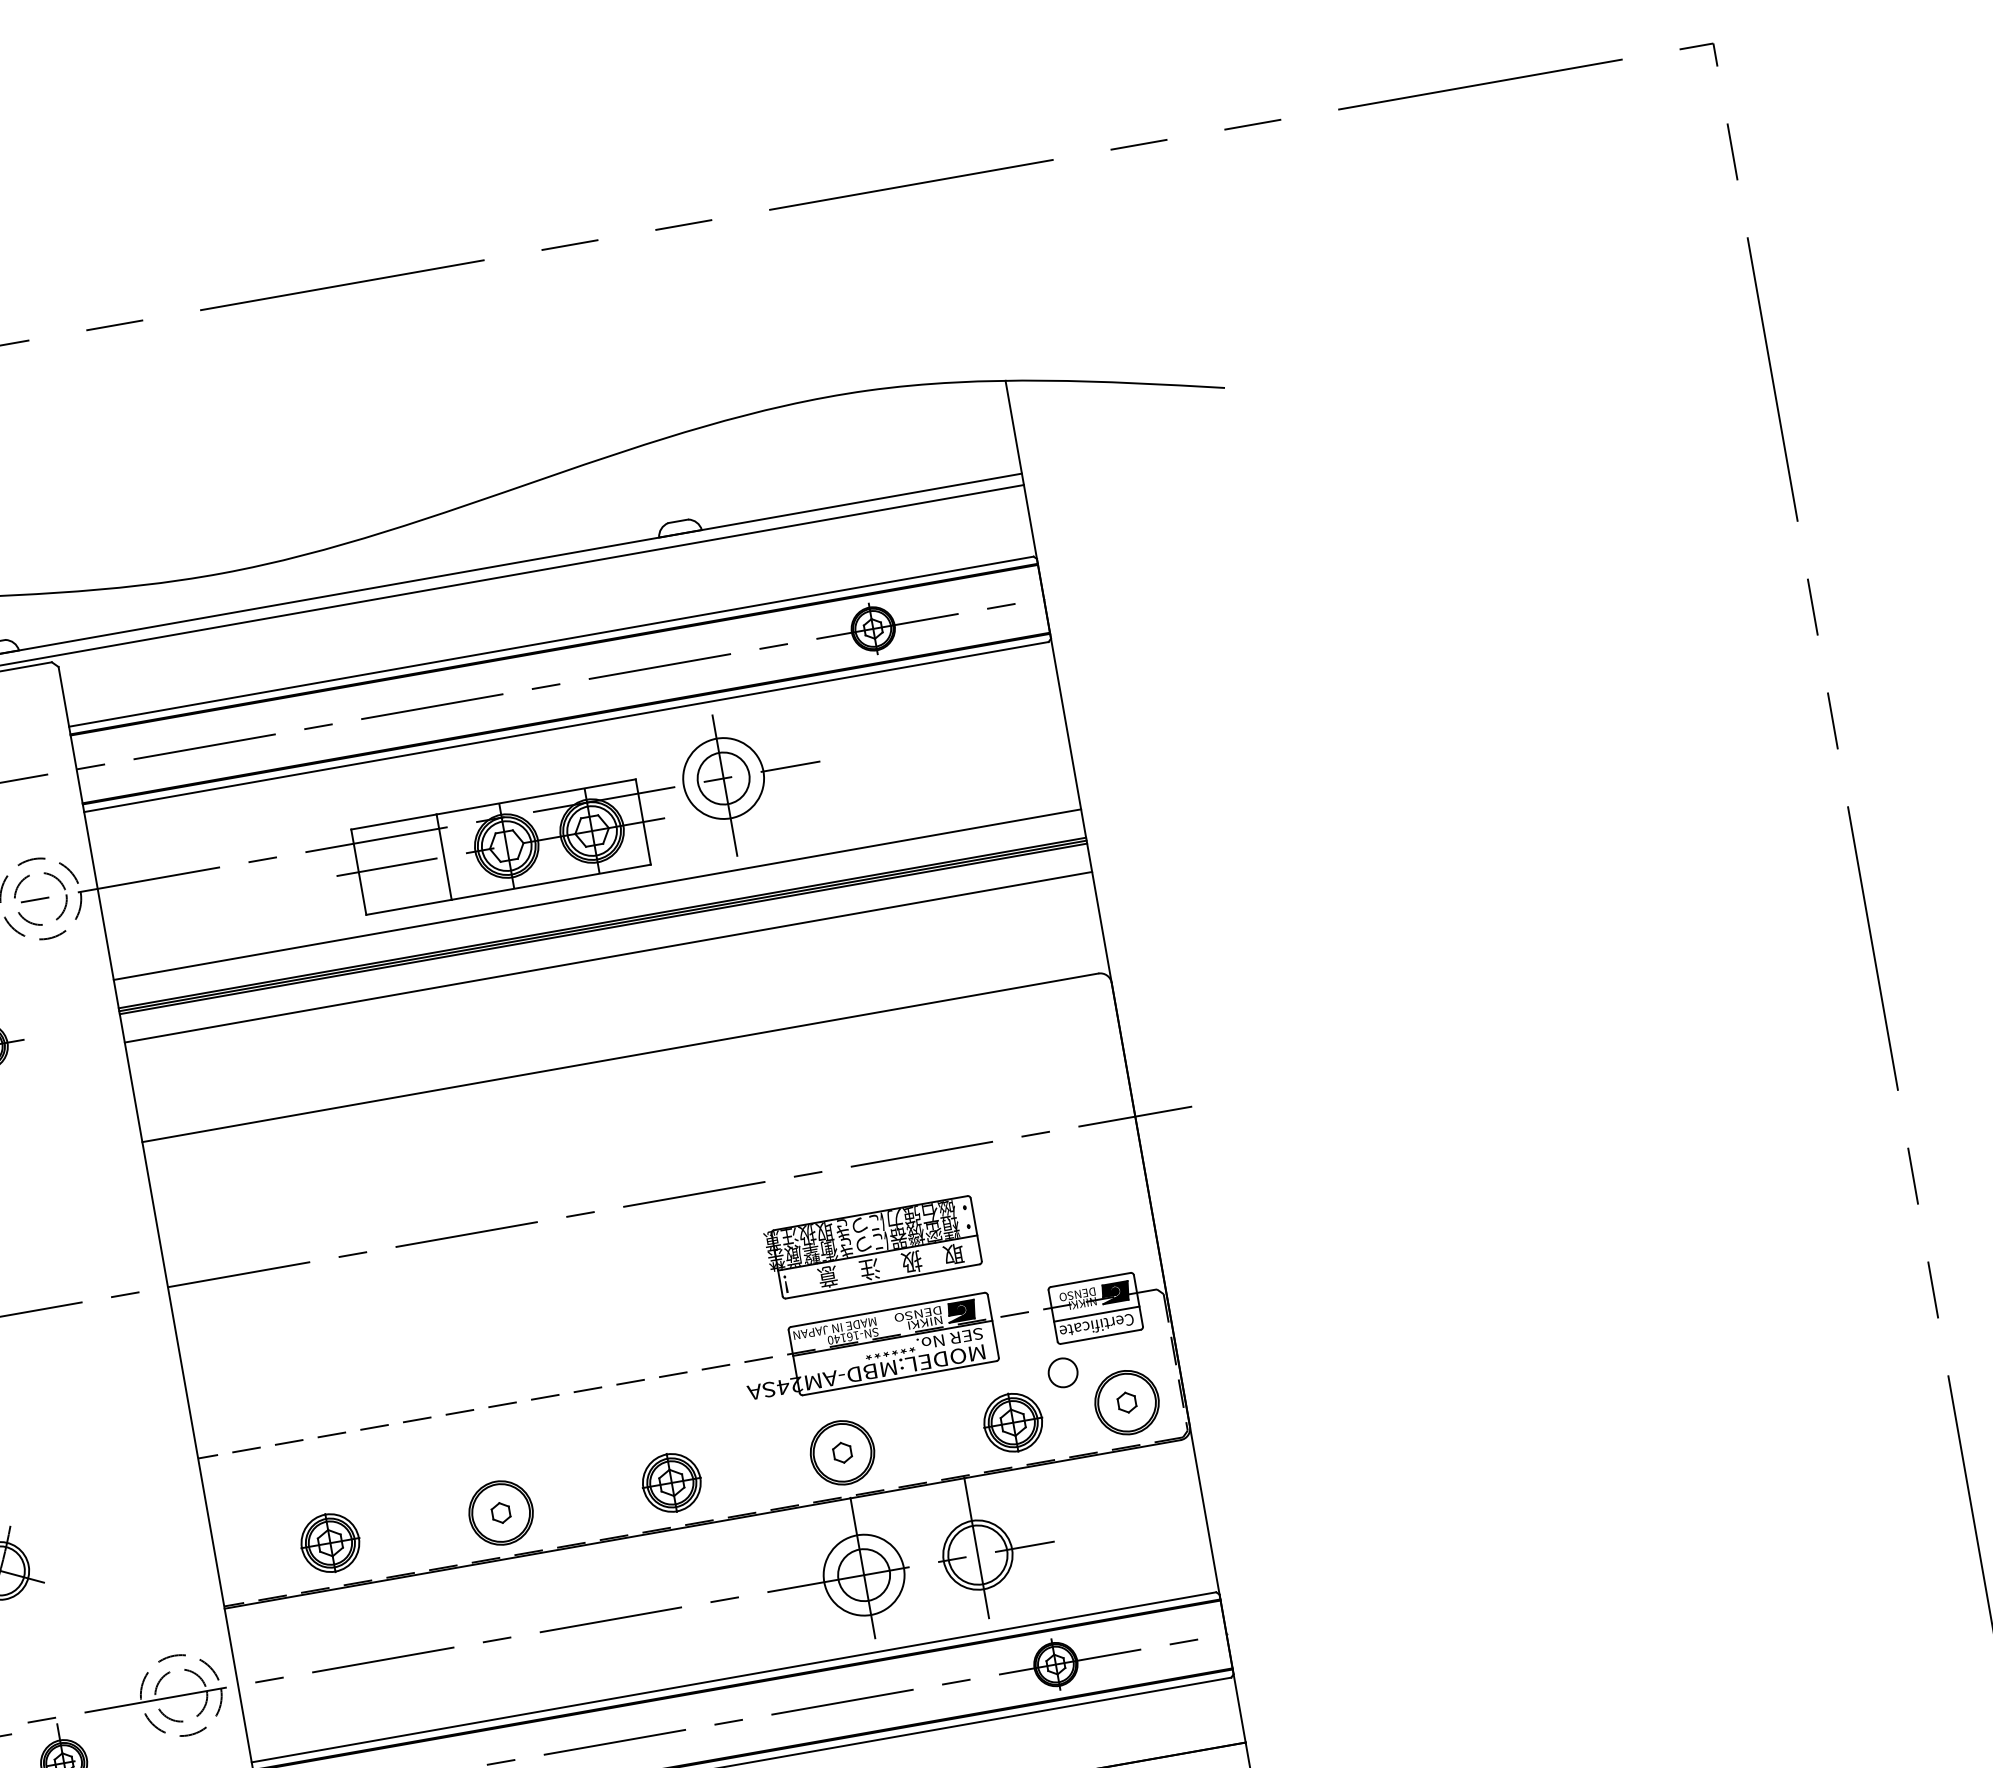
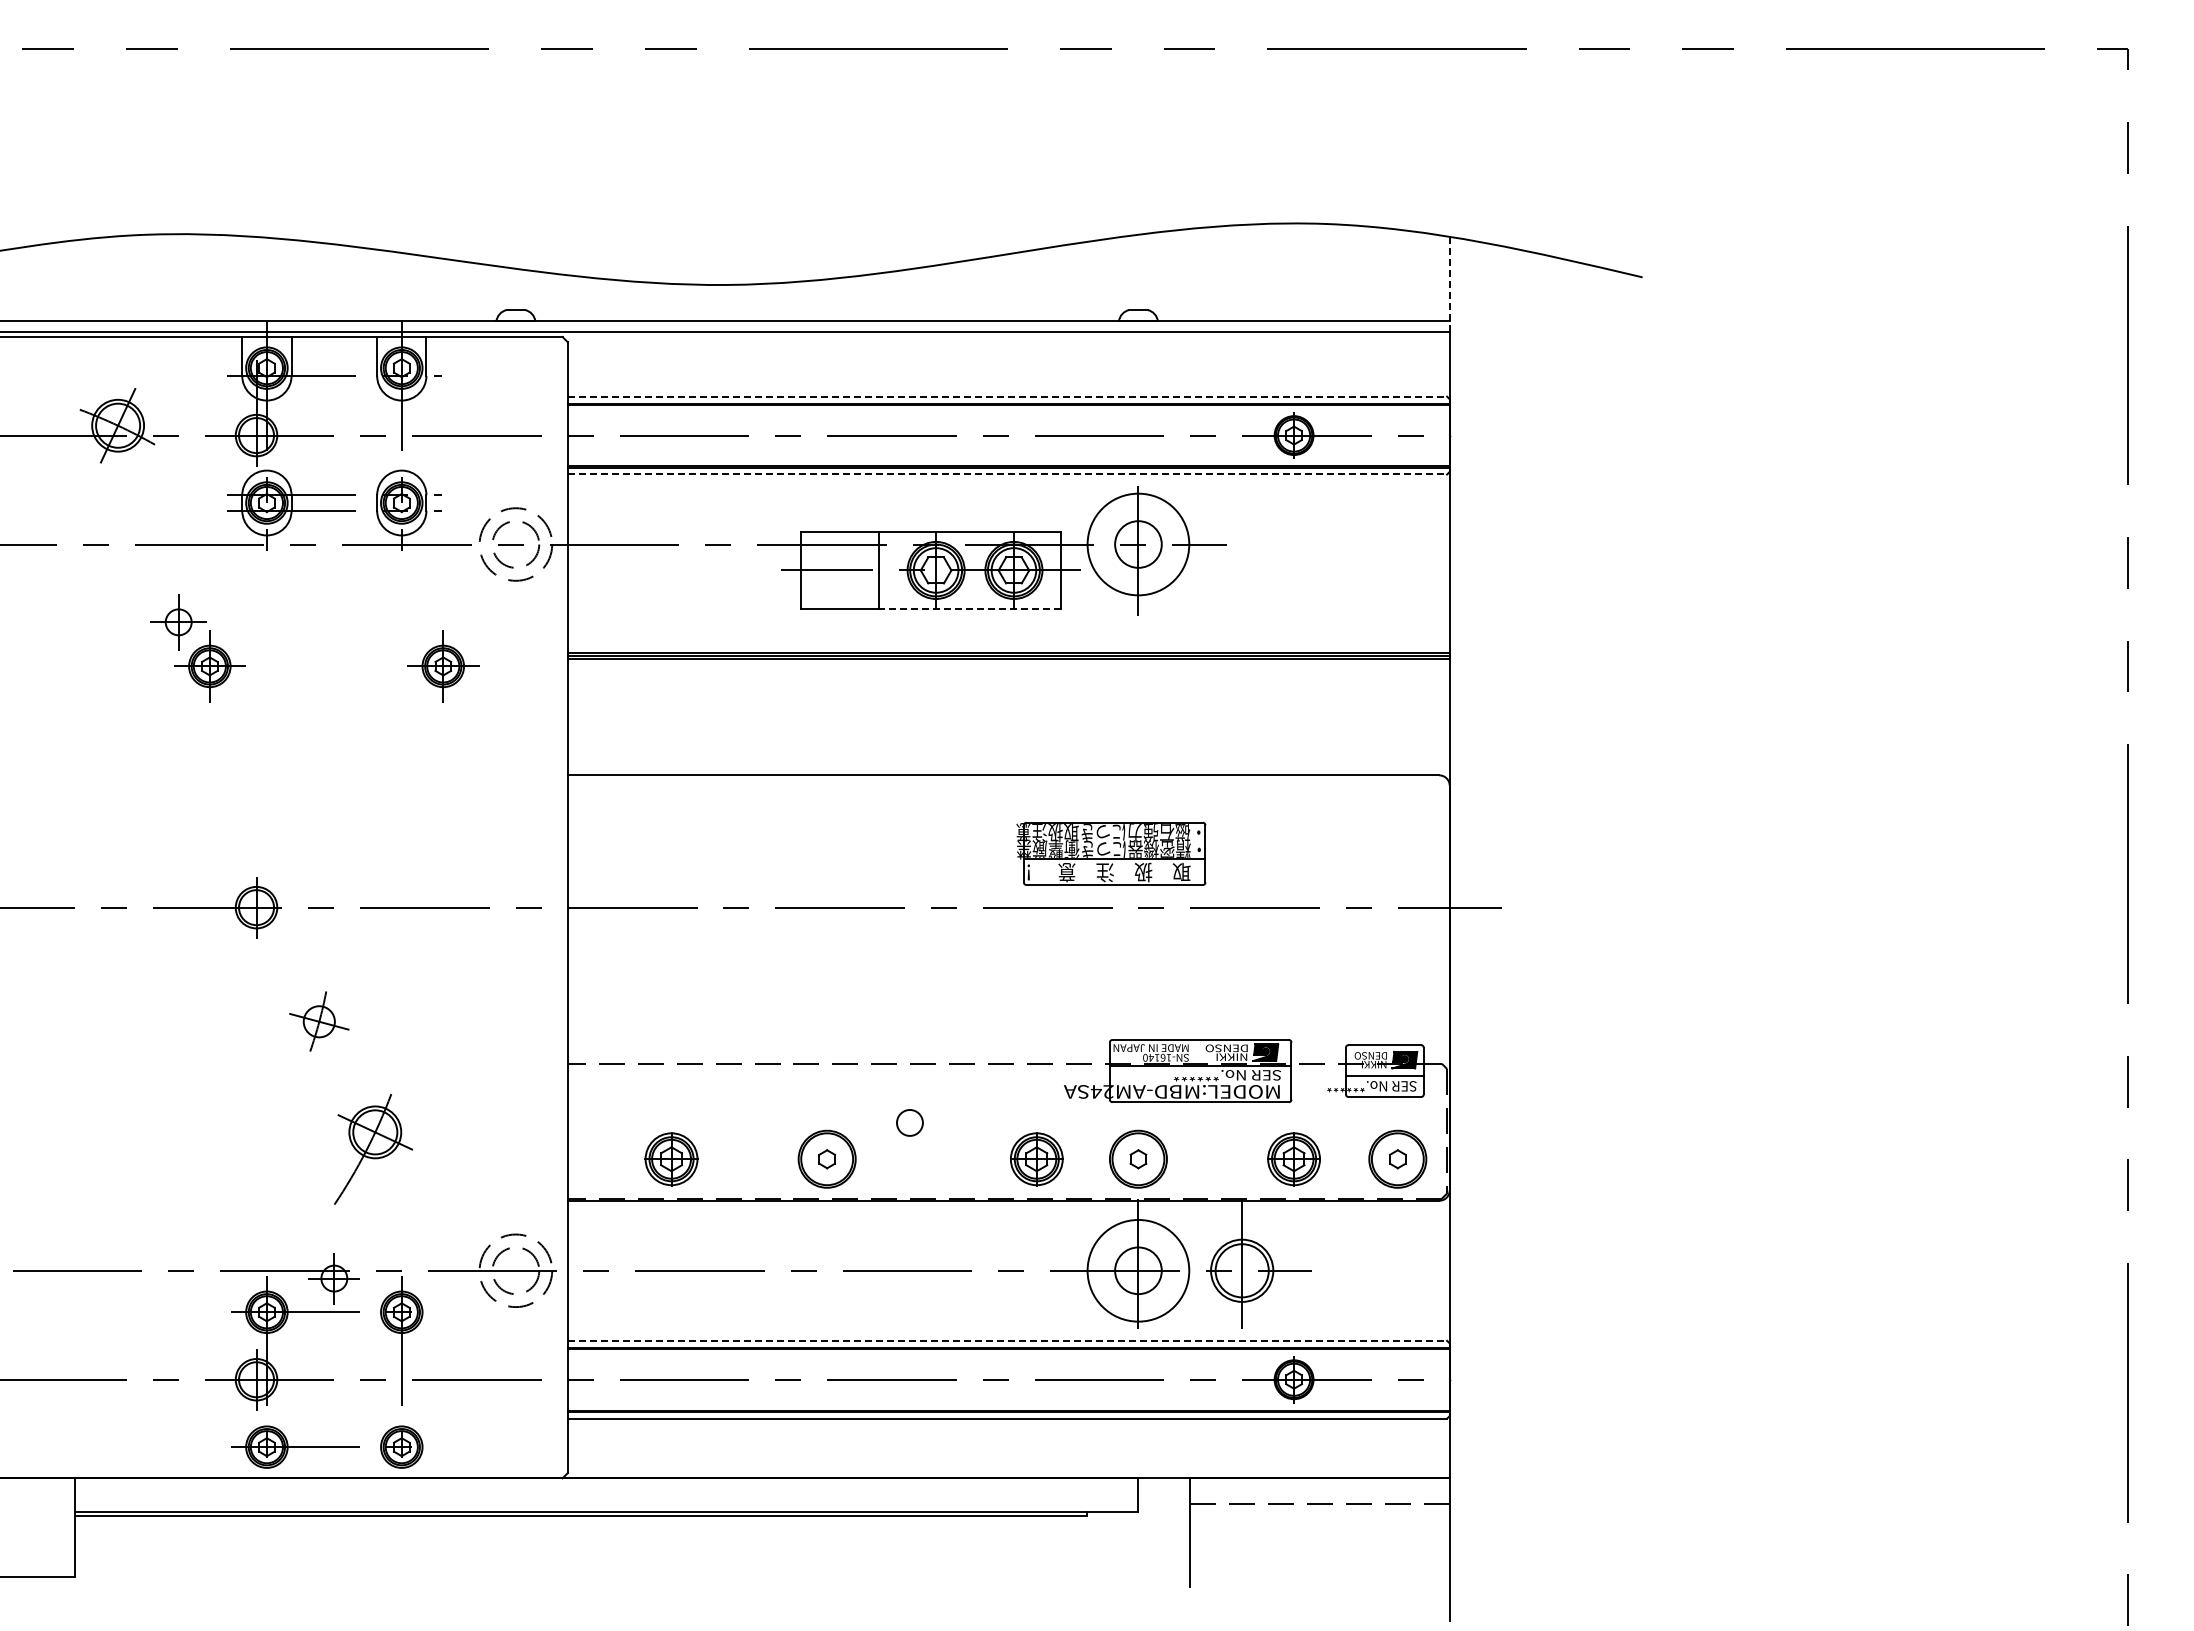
line: (1014, 433) -> (1449, 284), solid -> dashed
line: (551, 641) -> (1007, 396), solid -> dashed
line: (566, 727) -> (1007, 474), solid -> dashed
circle: (723, 778) -> (1138, 544), size x1.4
line: (550, 882) -> (969, 609), solid -> dashed
line: (597, 894) -> (1008, 627), removed
line: (608, 957) -> (1008, 684), removed
part: (873, 1247) -> (1111, 853), moved
text: (1084, 1327) -> (1371, 1086), Certificate -> SER No.******
circle: (1062, 1372) -> (909, 1122), moved
part: (671, 1483) -> (1036, 1159), moved
circle: (864, 1574) -> (1138, 1270), size x1.4
line: (733, 1676) -> (1007, 1340), solid -> dashed

